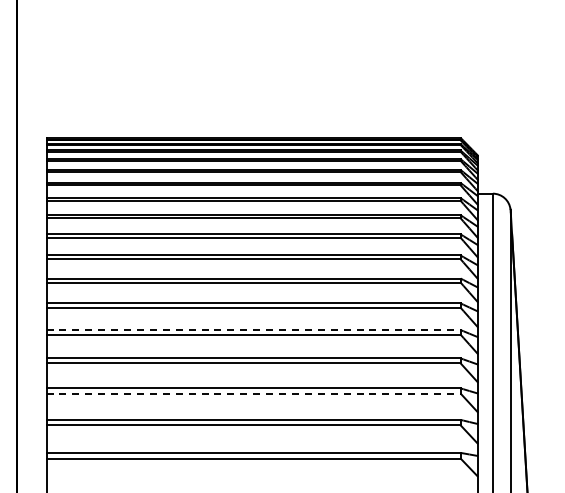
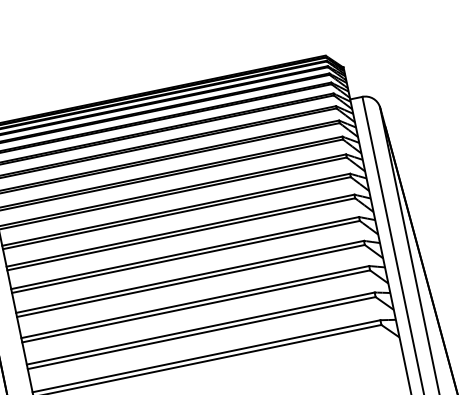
line: (254, 330) -> (186, 253), dashed -> solid
line: (254, 393) -> (196, 306), dashed -> solid

